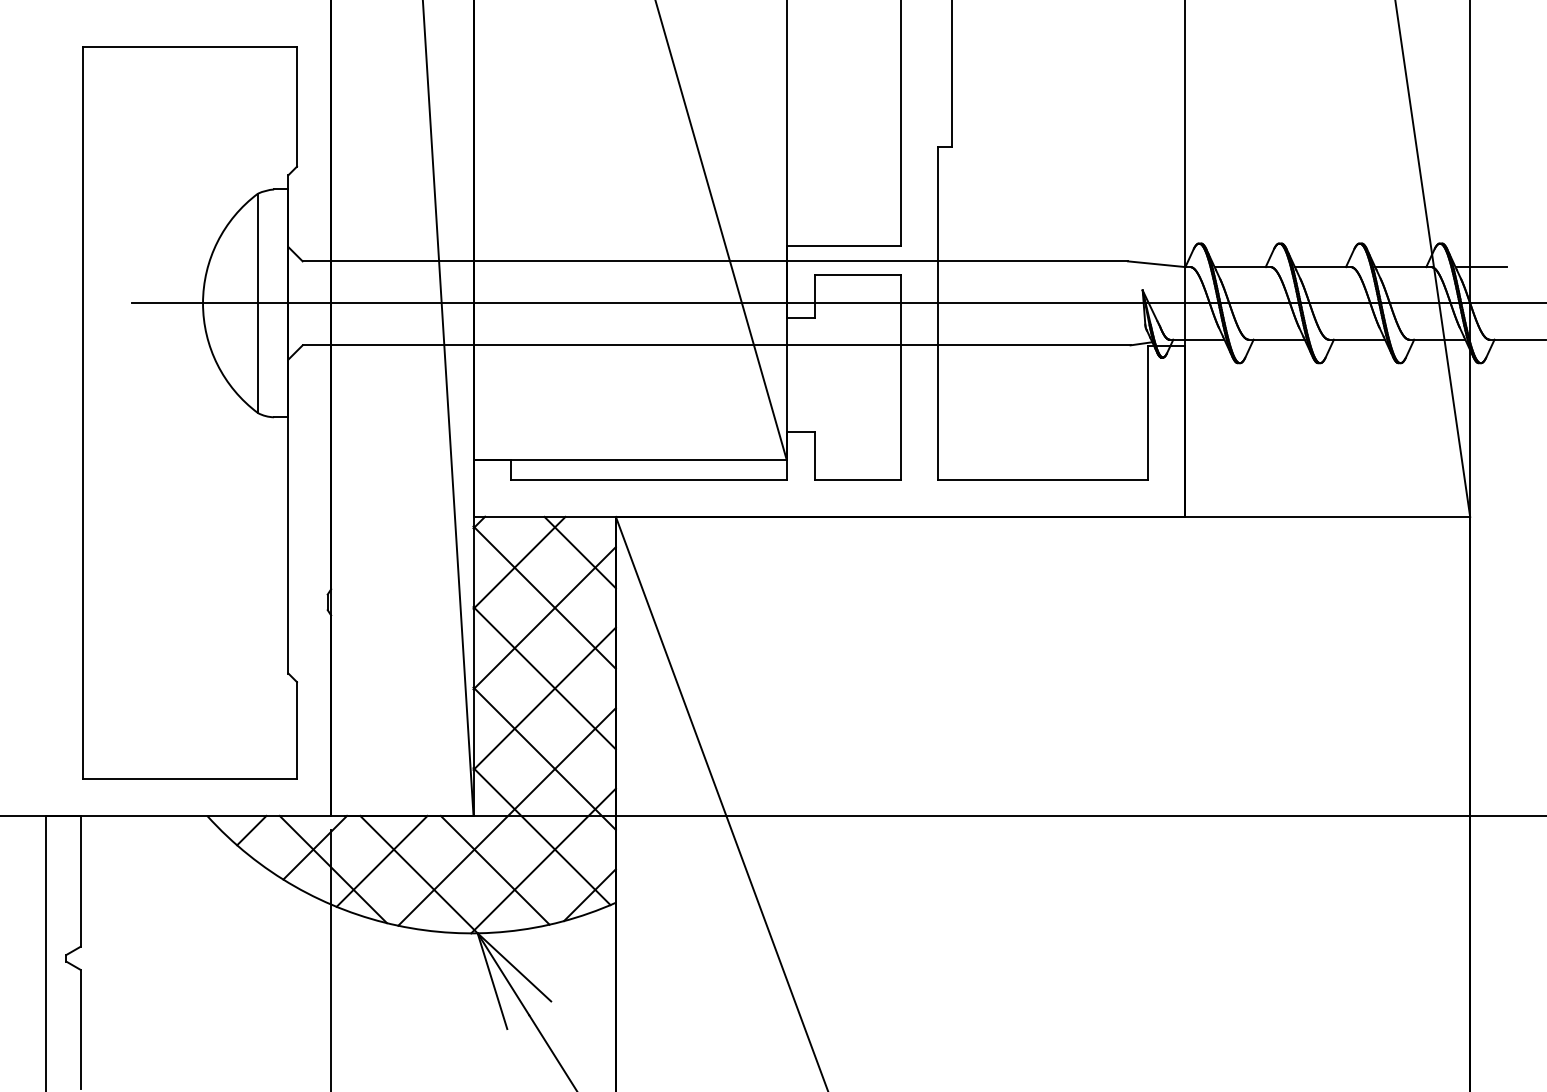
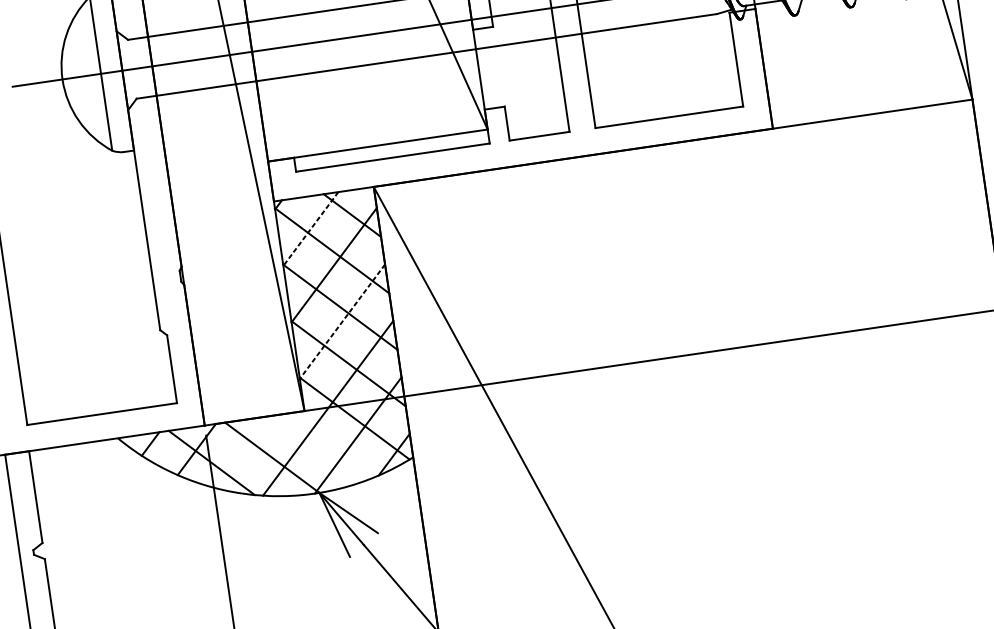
line: (519, 563) -> (310, 229), solid -> dashed
line: (544, 698) -> (342, 321), solid -> dashed
line: (381, 860) -> (244, 451), removed
line: (494, 869) -> (324, 446), removed

